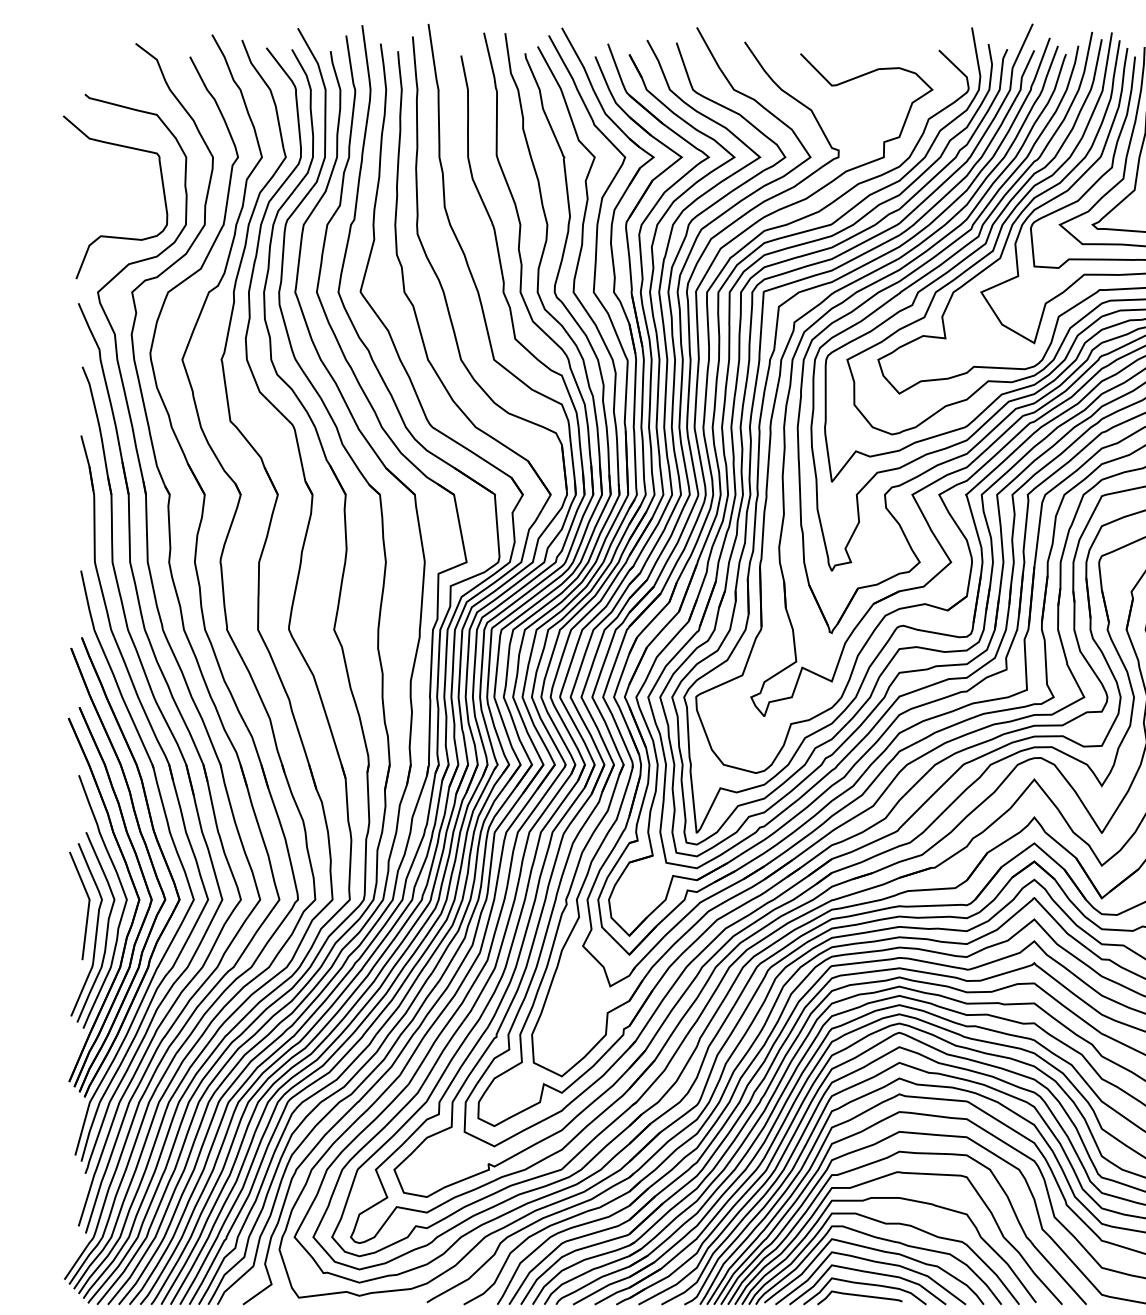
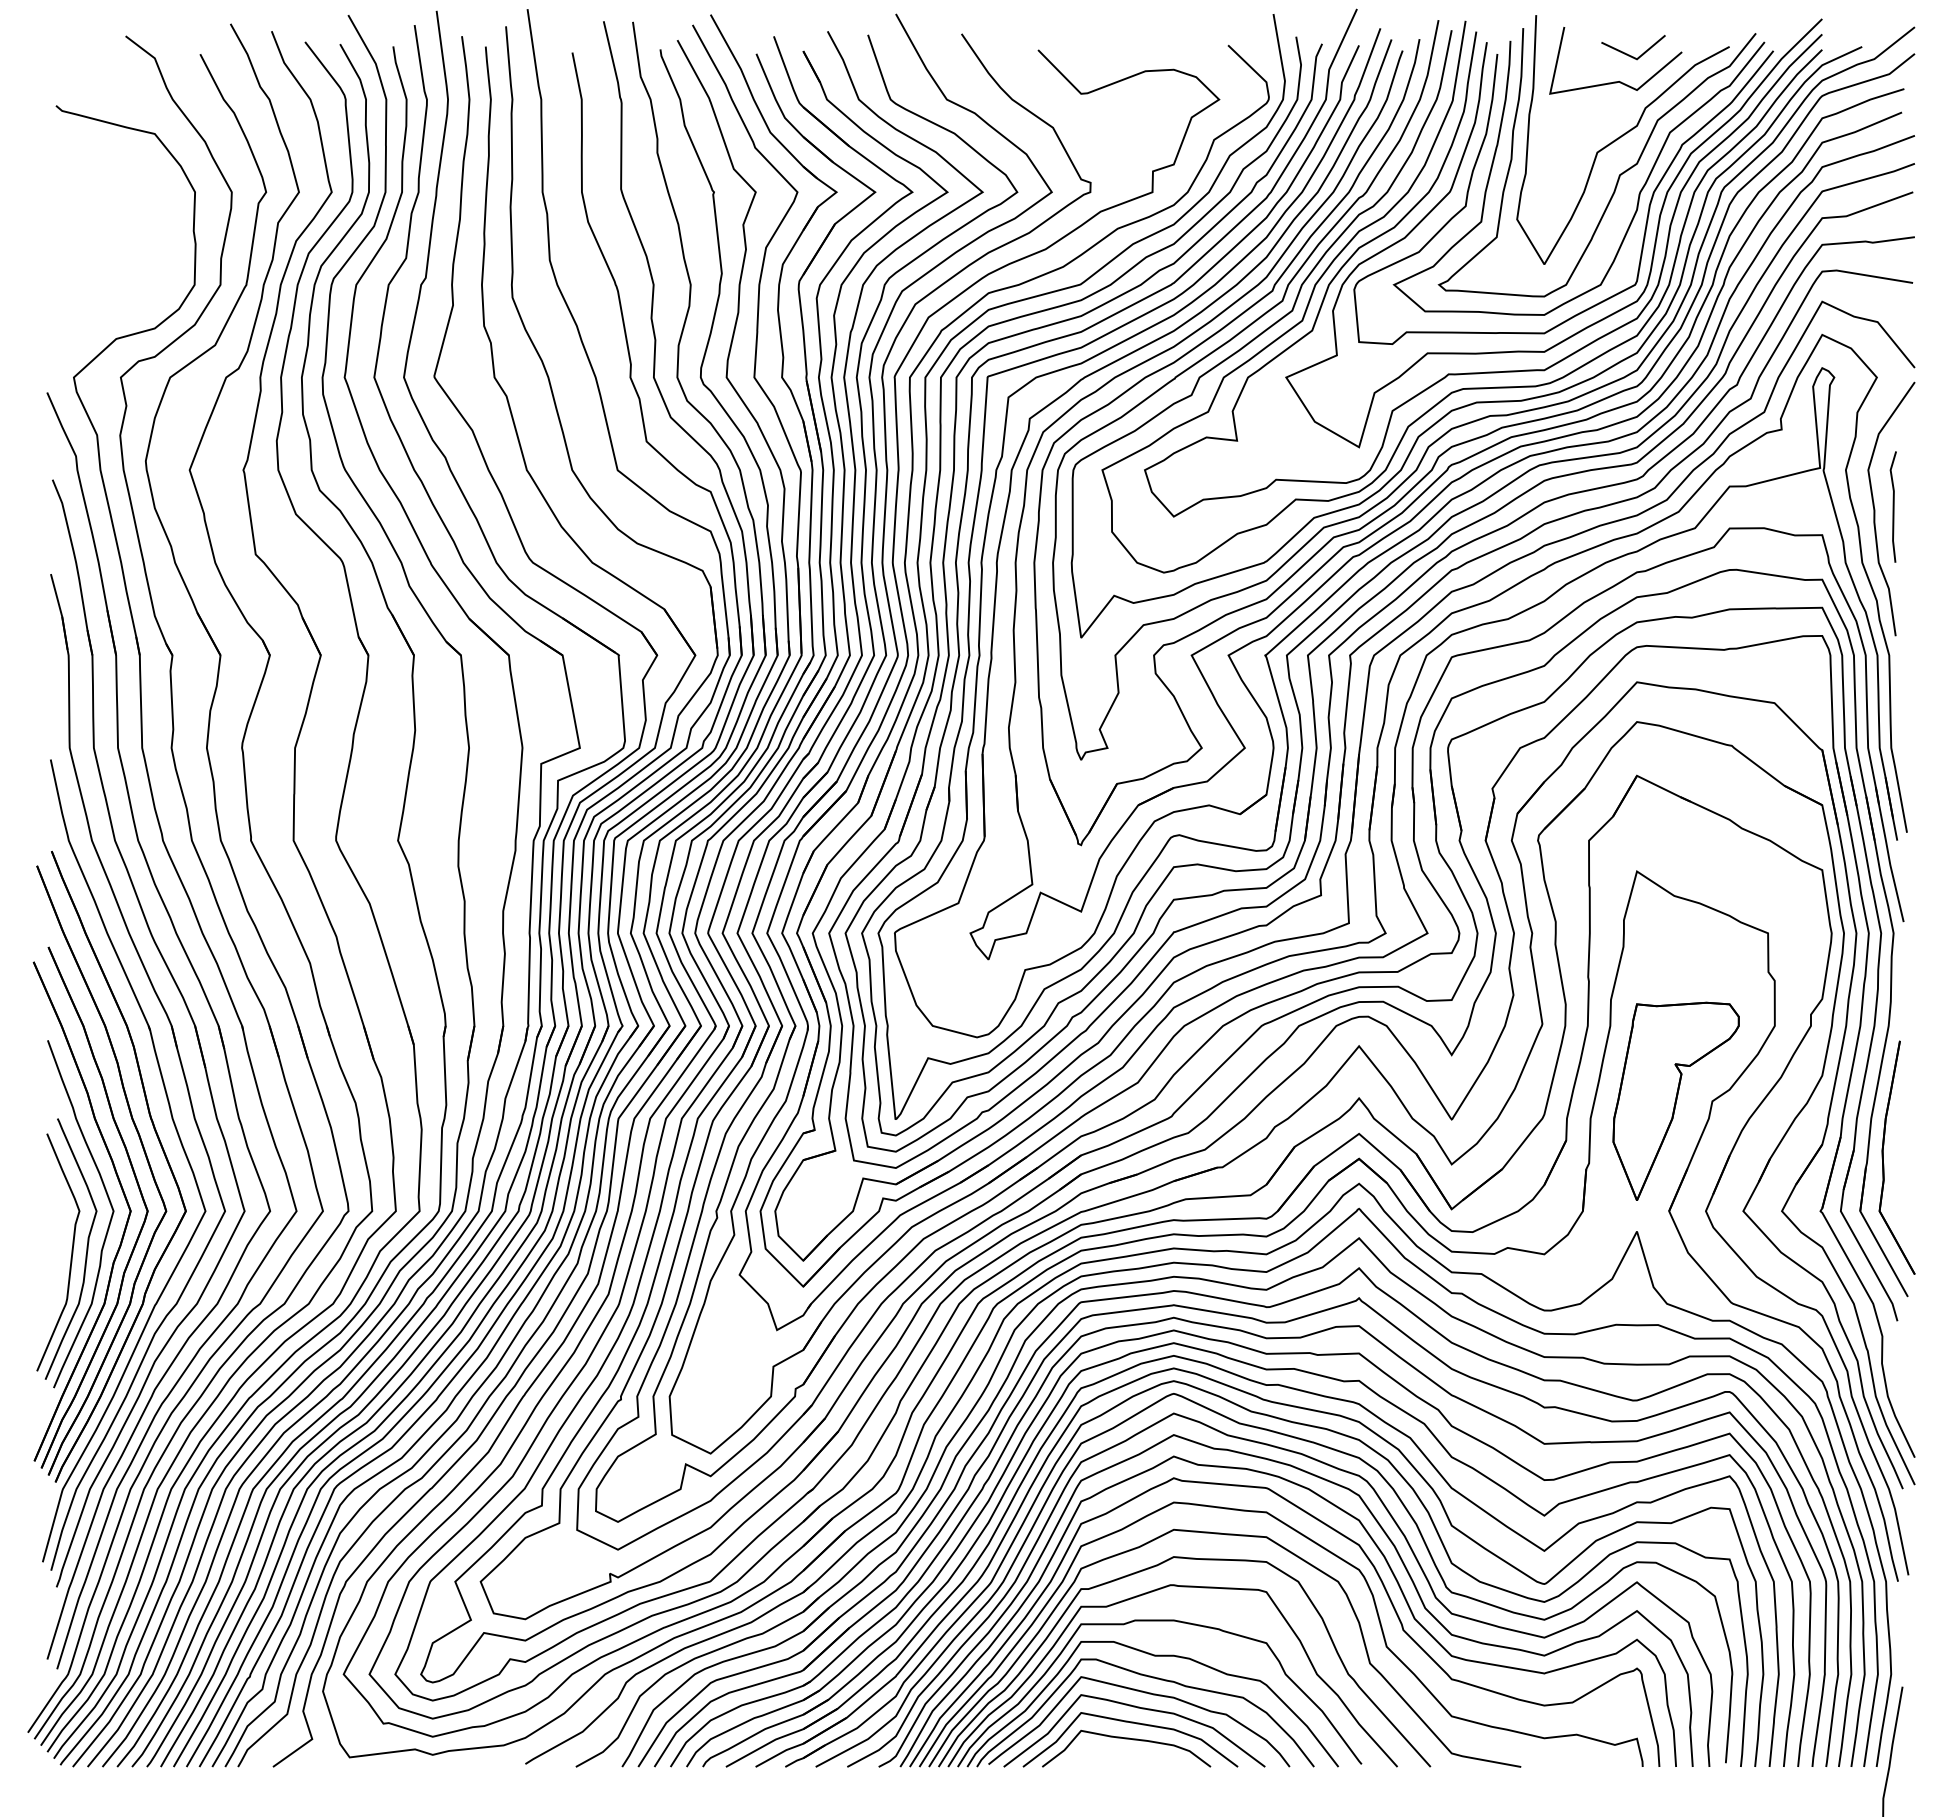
curve: (110, 236) -> (91, 300), removed
curve: (88, 905) -> (60, 1219), removed
curve: (859, 1296) -> (1119, 1755), removed

